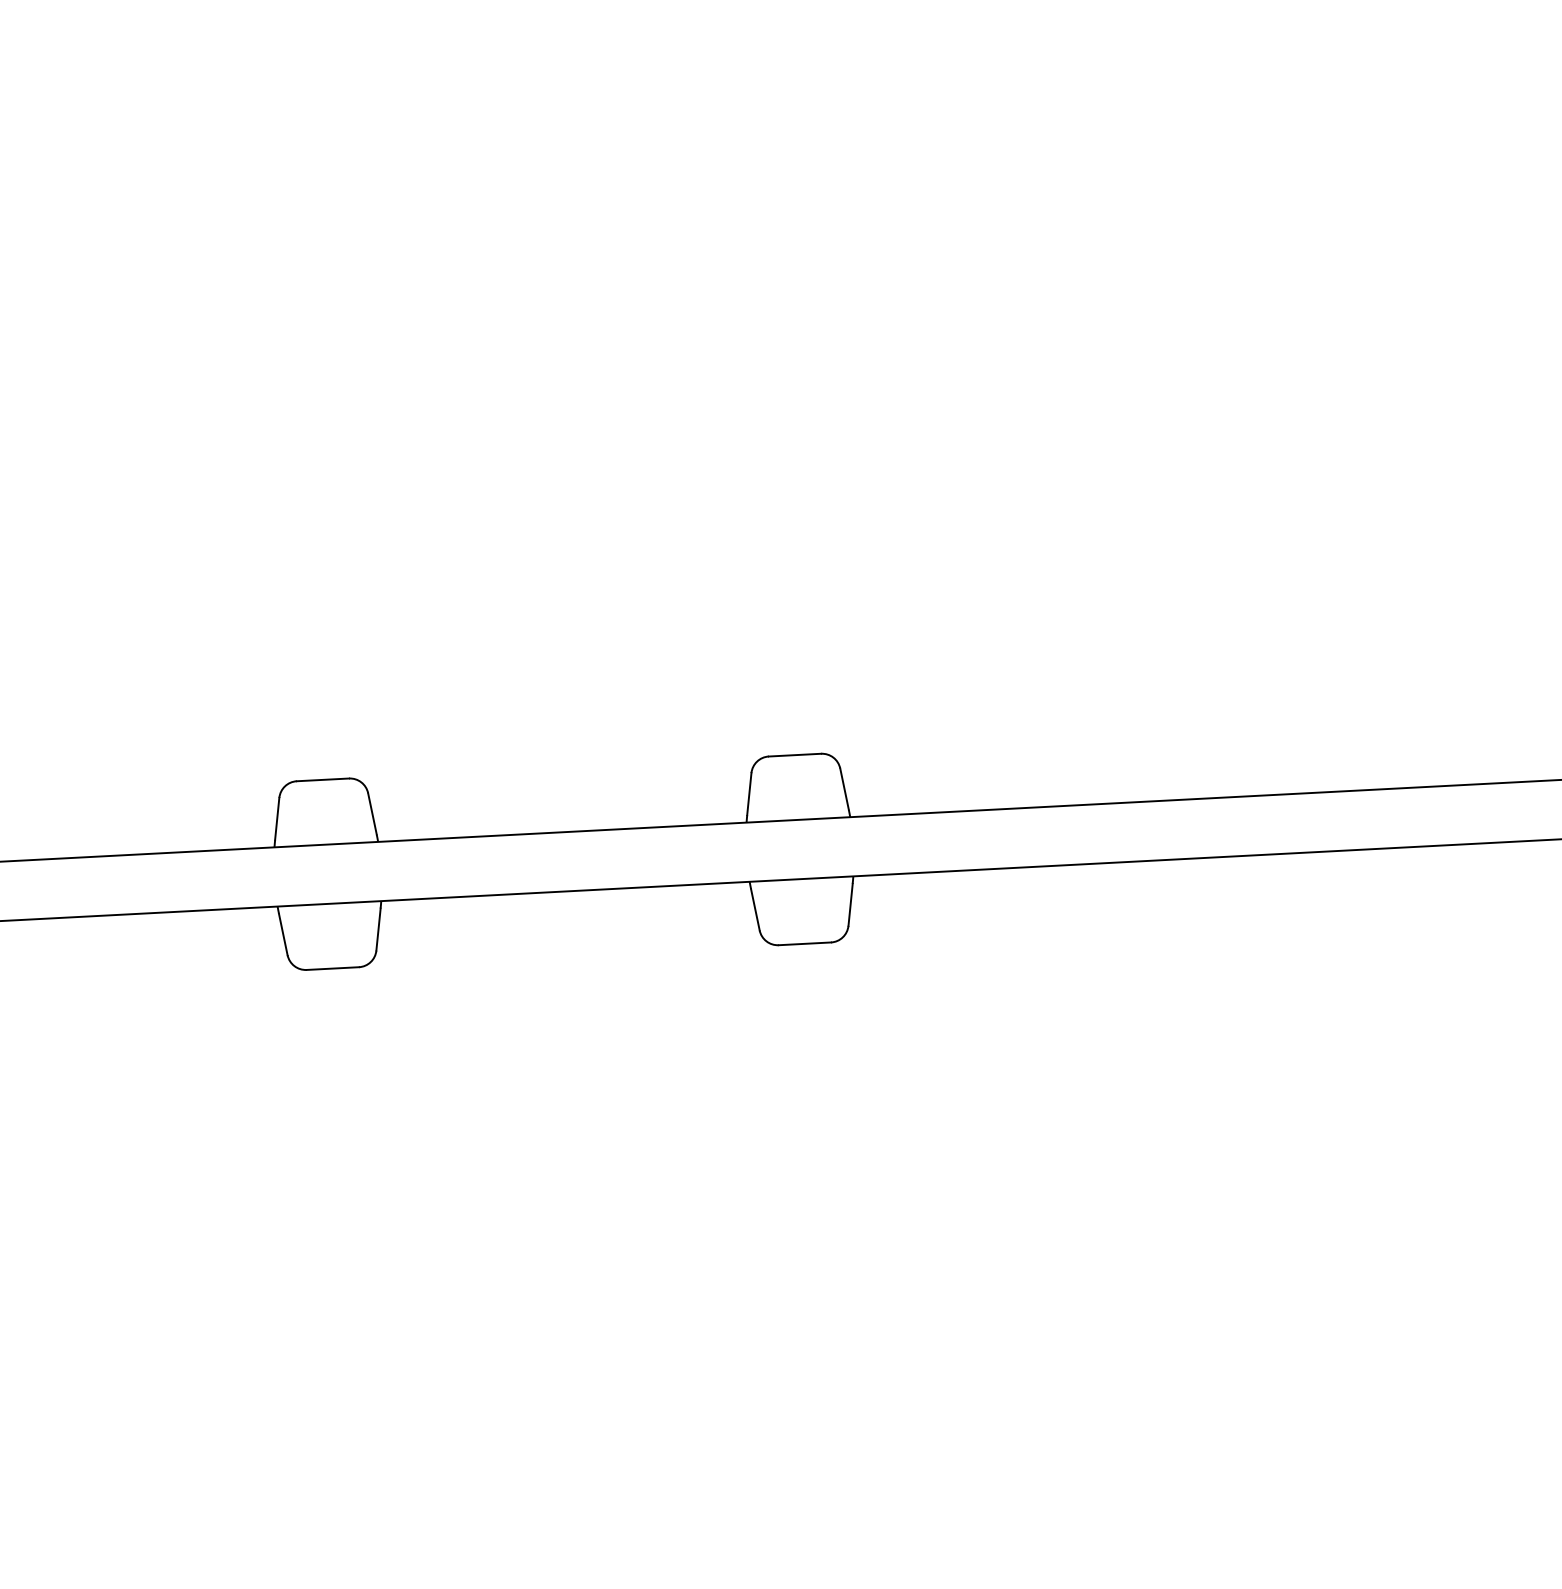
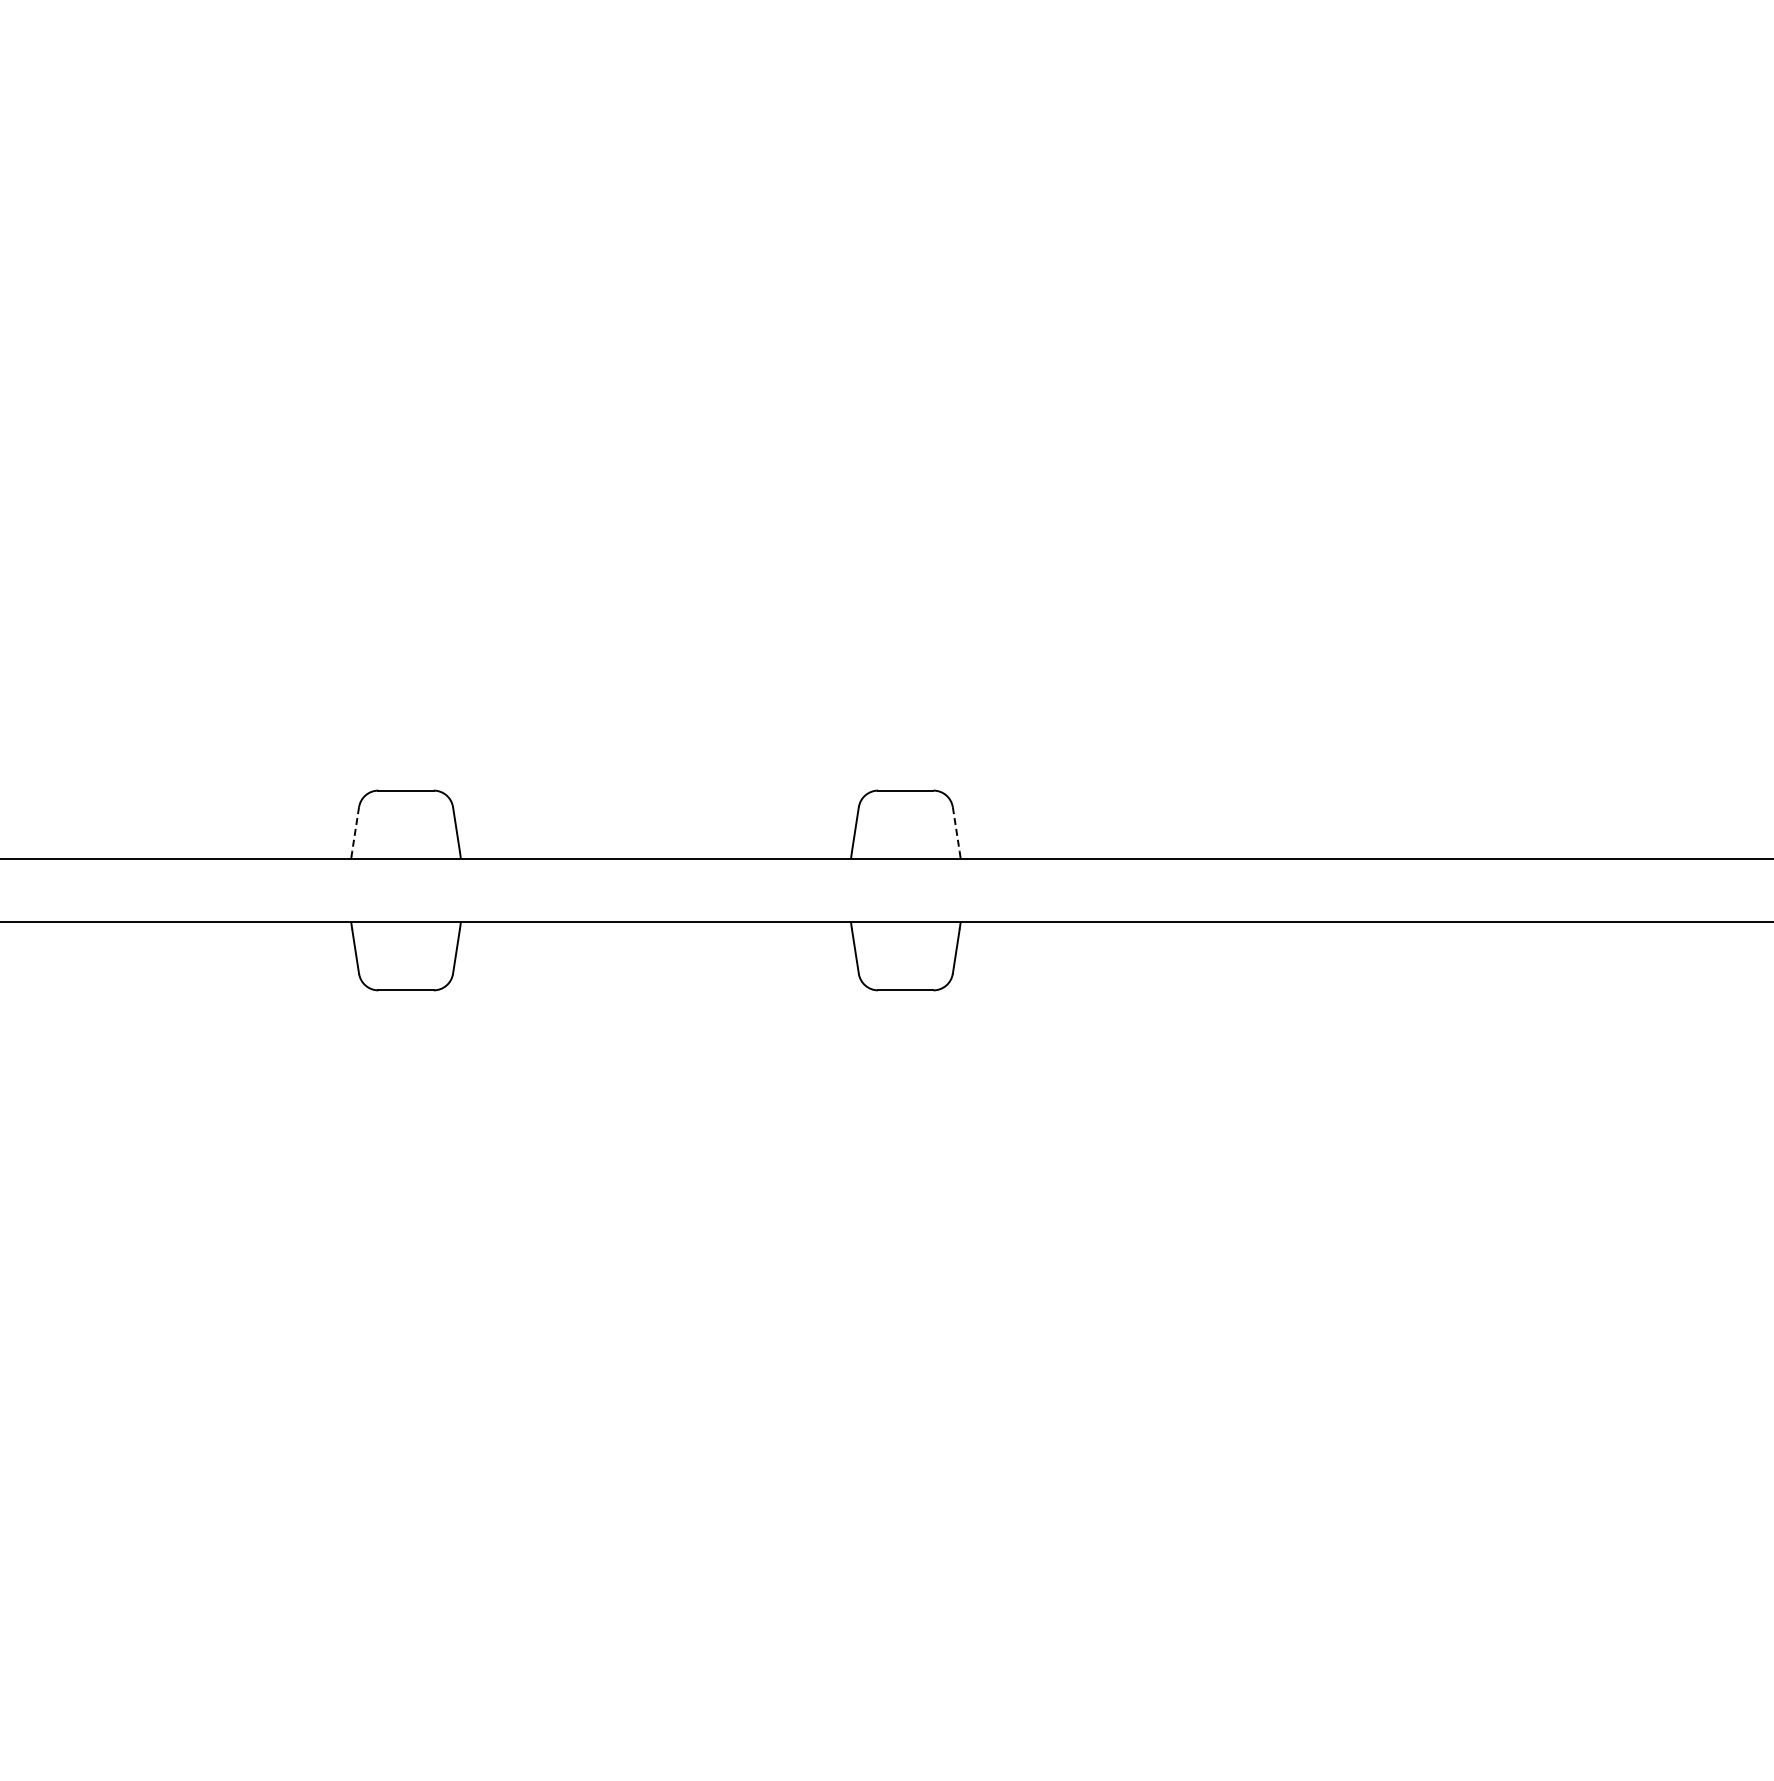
line: (844, 789) -> (956, 829), solid -> dashed
line: (277, 819) -> (355, 829), solid -> dashed

